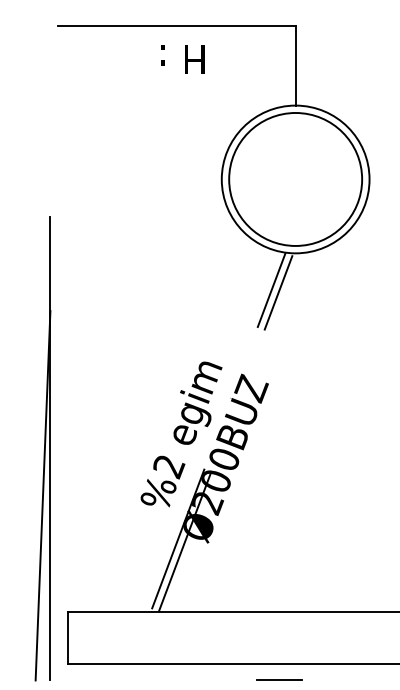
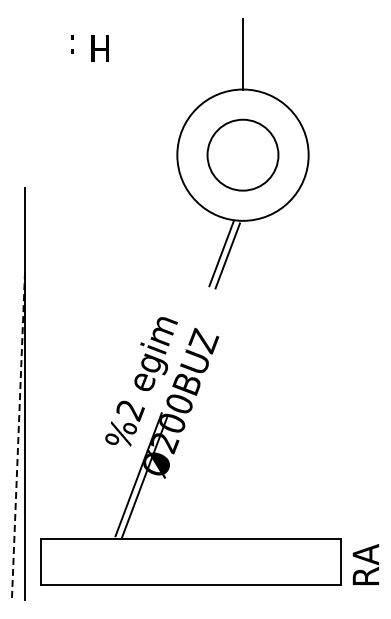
line: (176, 25) -> (137, 18), removed
text: (182, 59) -> (89, 48), moved
circle: (295, 179) -> (242, 155), size x0.6
line: (43, 495) -> (18, 436), solid -> dashed
line: (279, 680) -> (228, 600), removed

